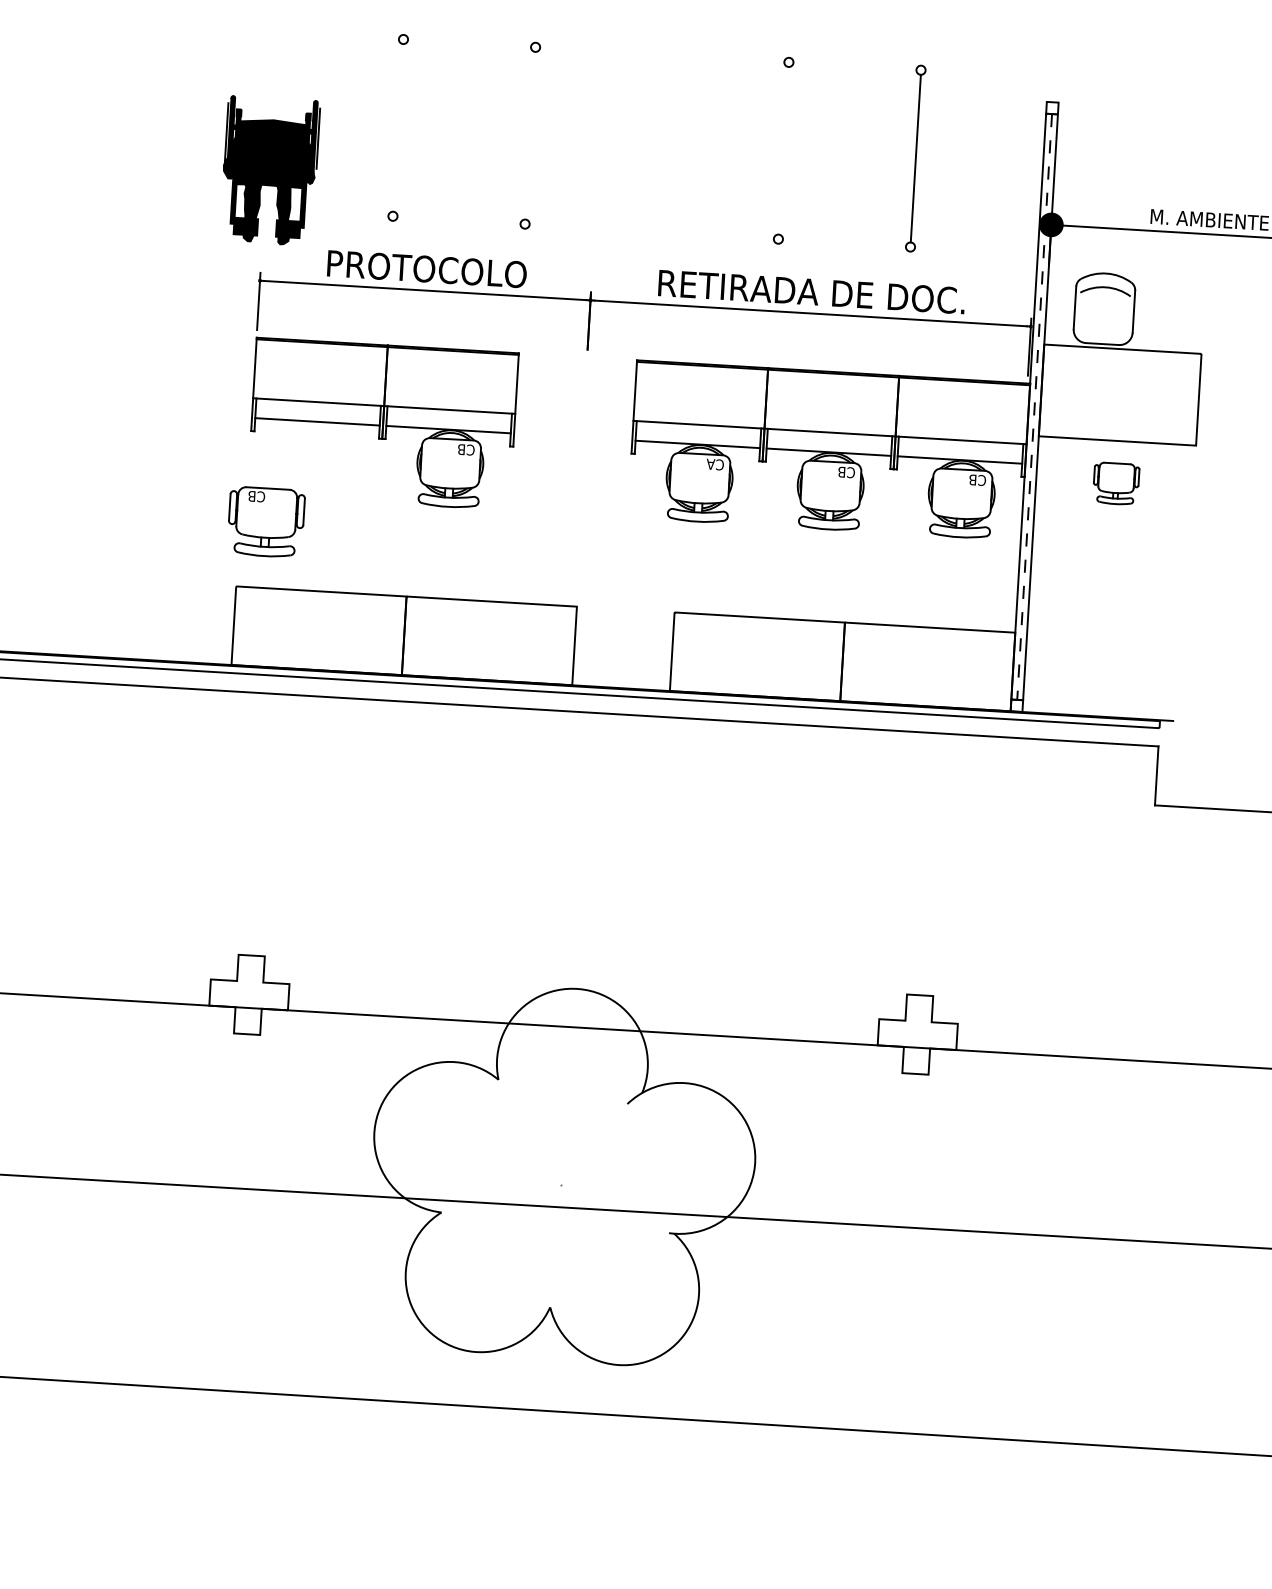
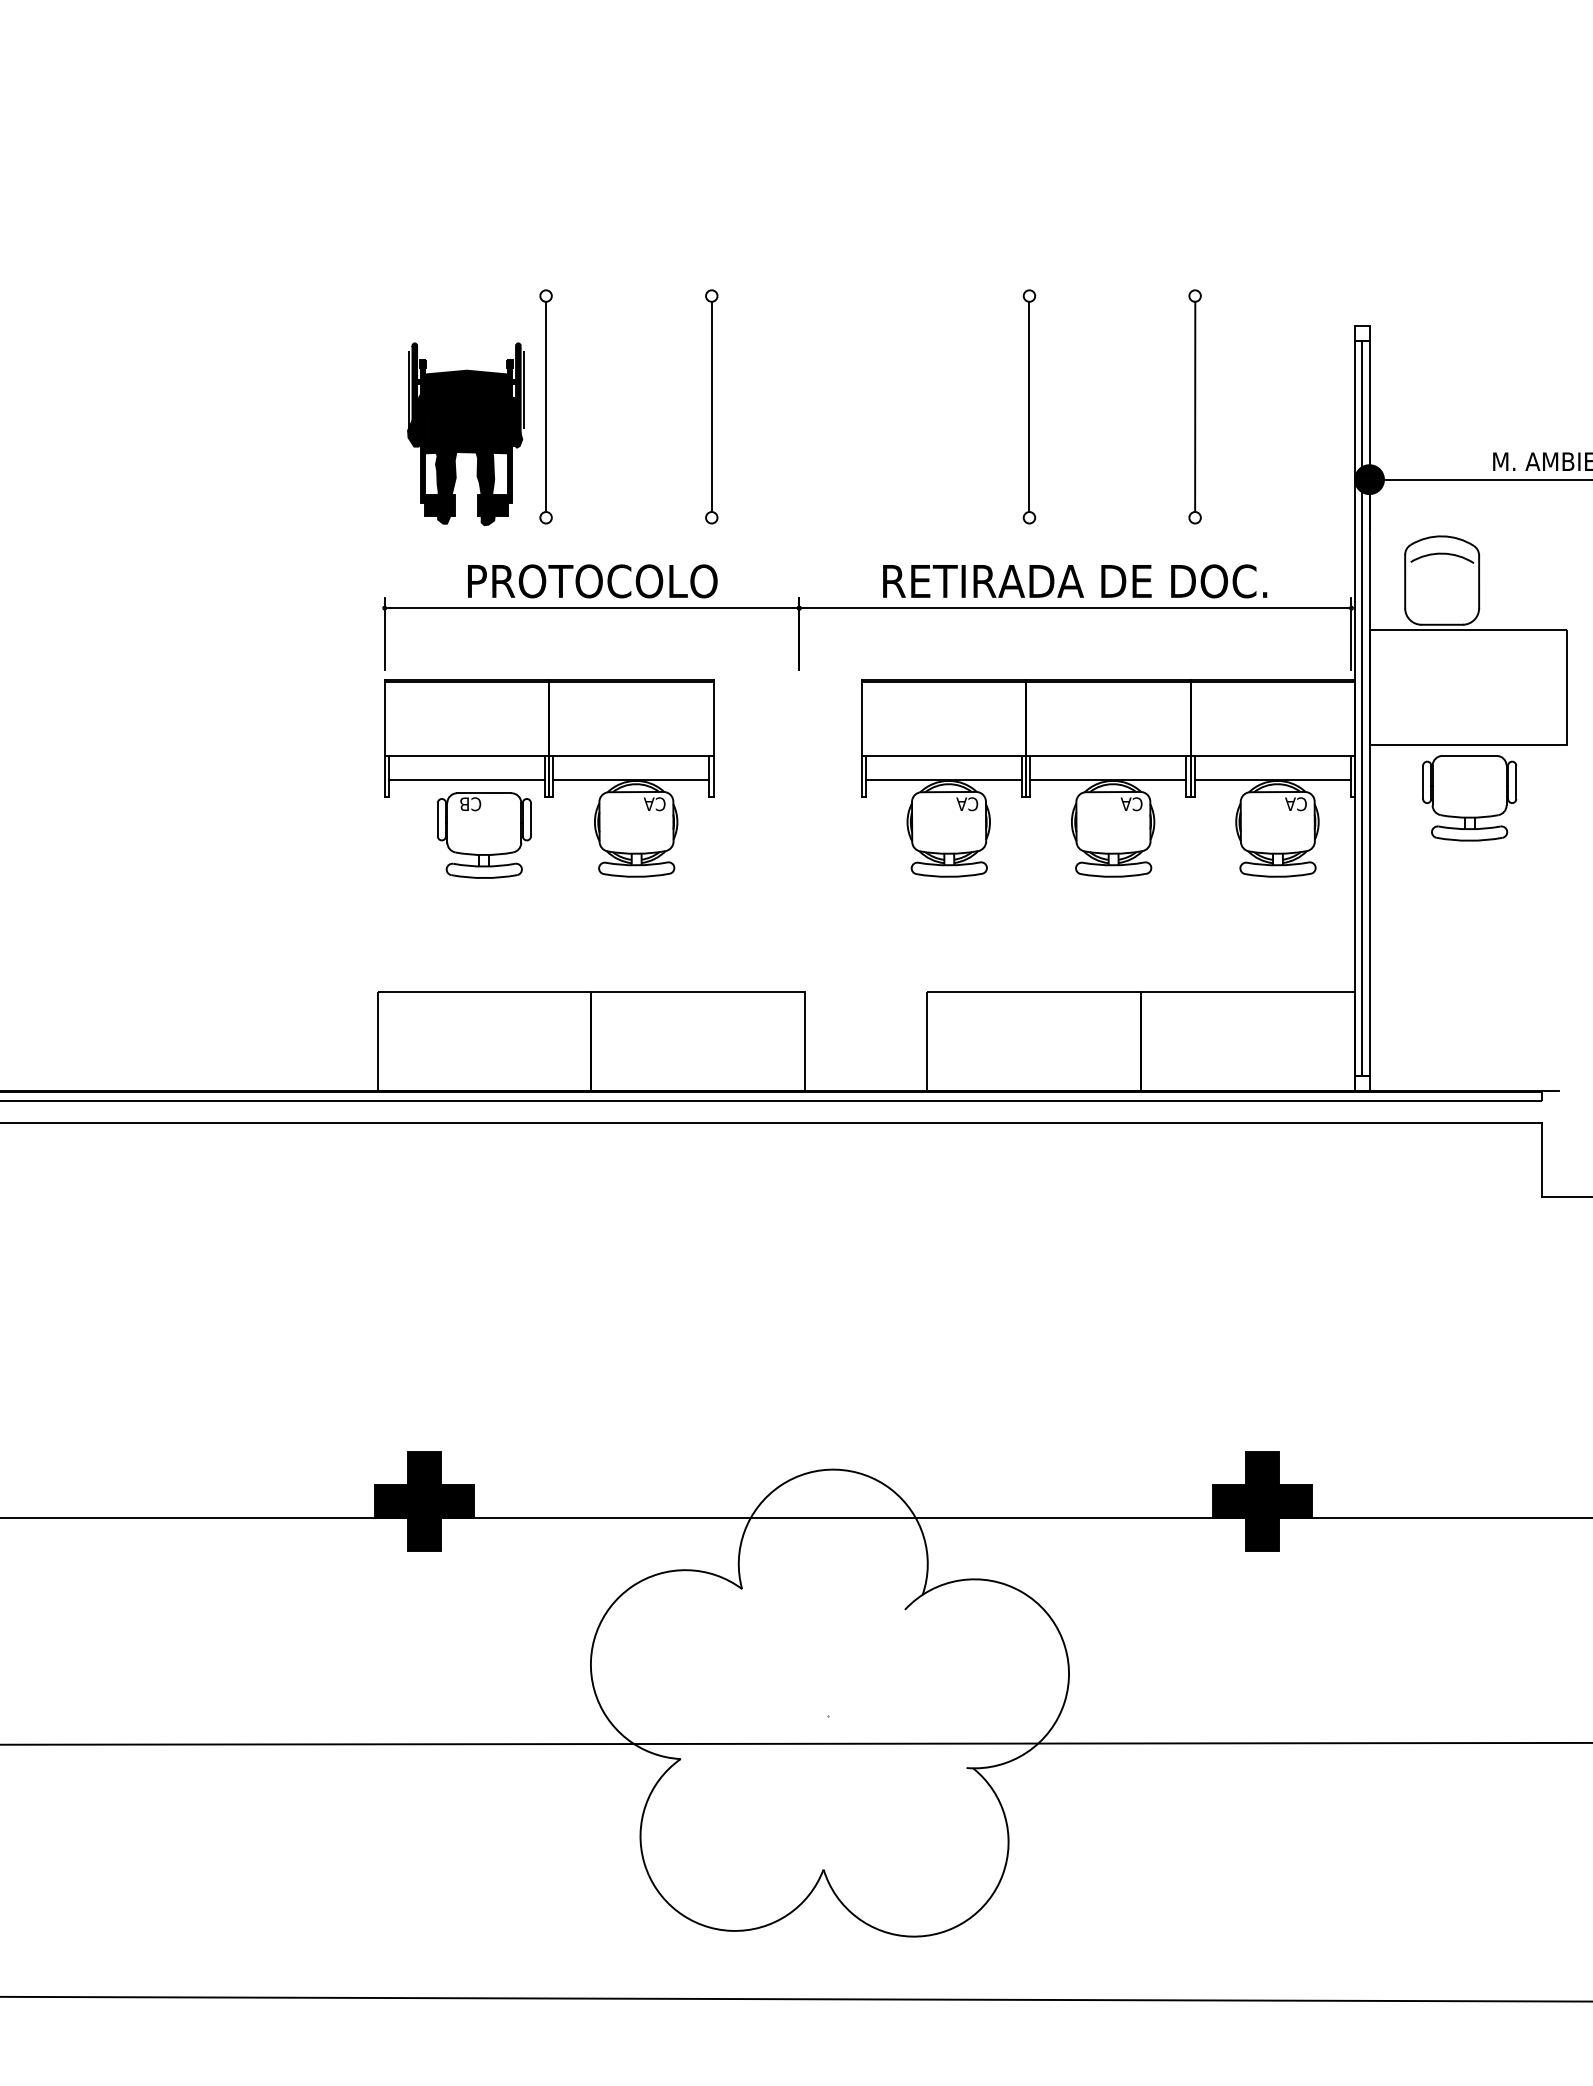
line: (398, 127) -> (546, 406), added
line: (530, 135) -> (711, 406), added
line: (783, 150) -> (1029, 406), added
part: (269, 171) -> (465, 434), moved
line: (1034, 407) -> (1362, 708), dashed -> solid
text: (461, 448) -> (648, 803), CB -> CA
text: (841, 471) -> (1125, 803), CB -> CA
text: (973, 479) -> (1290, 803), CB -> CA
part: (1115, 483) -> (1469, 798), size x1.67
part: (266, 522) -> (484, 835), moved
fill: (249, 994) -> (424, 1501), added
fill: (917, 1034) -> (1262, 1501), added

